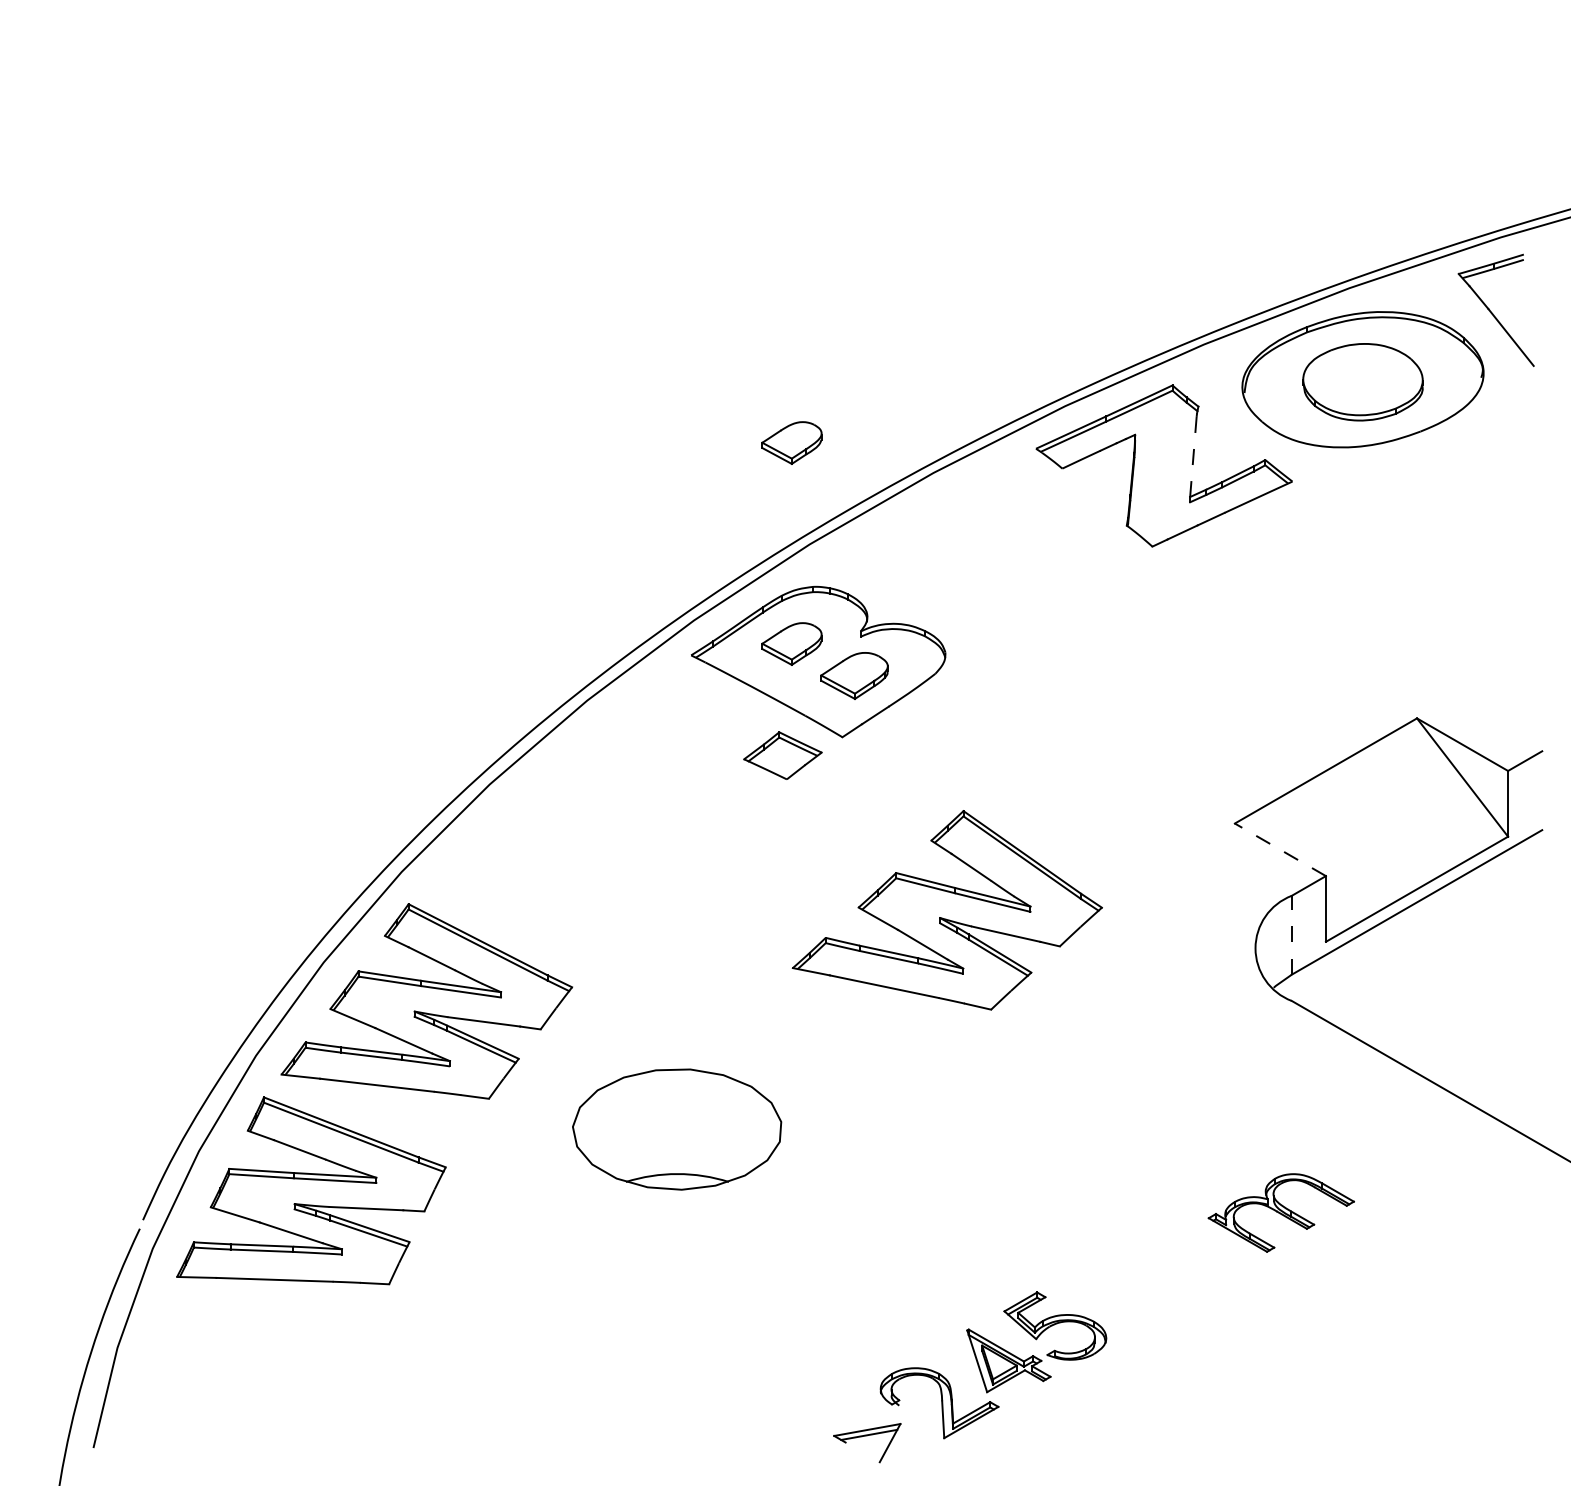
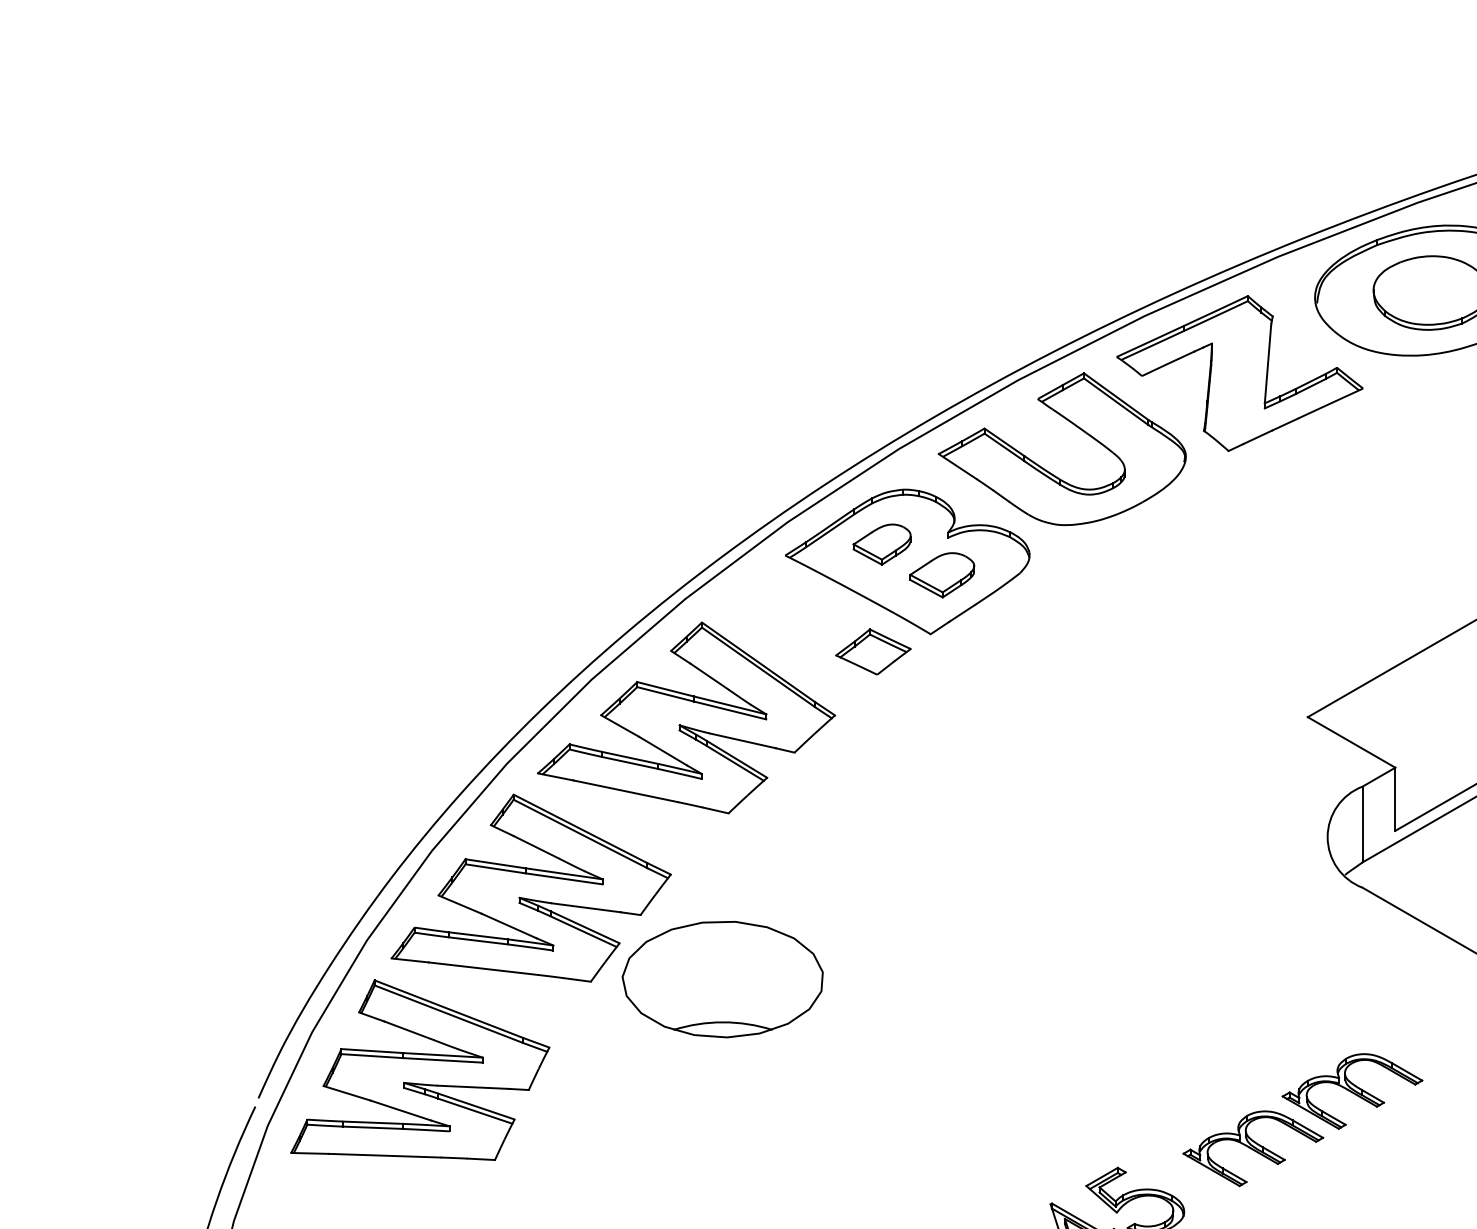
part: (791, 442) -> (881, 350), removed
line: (1193, 457) -> (1268, 365), dashed -> solid
part: (965, 567) -> (1048, 471), added
line: (1280, 849) -> (1351, 742), dashed -> solid
part: (946, 910) -> (685, 718), moved
line: (1291, 934) -> (1362, 823), dashed -> solid
part: (677, 1129) -> (723, 979), moved
part: (1177, 1272) -> (1252, 1148), added

